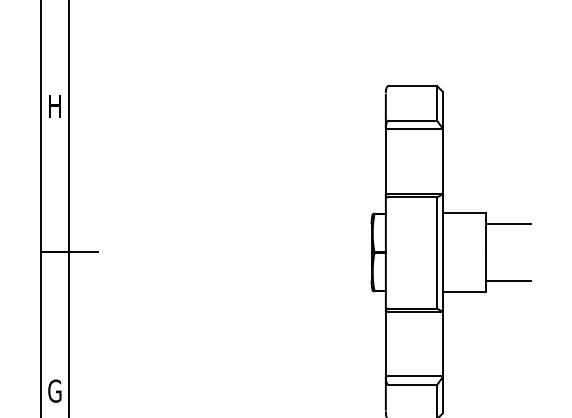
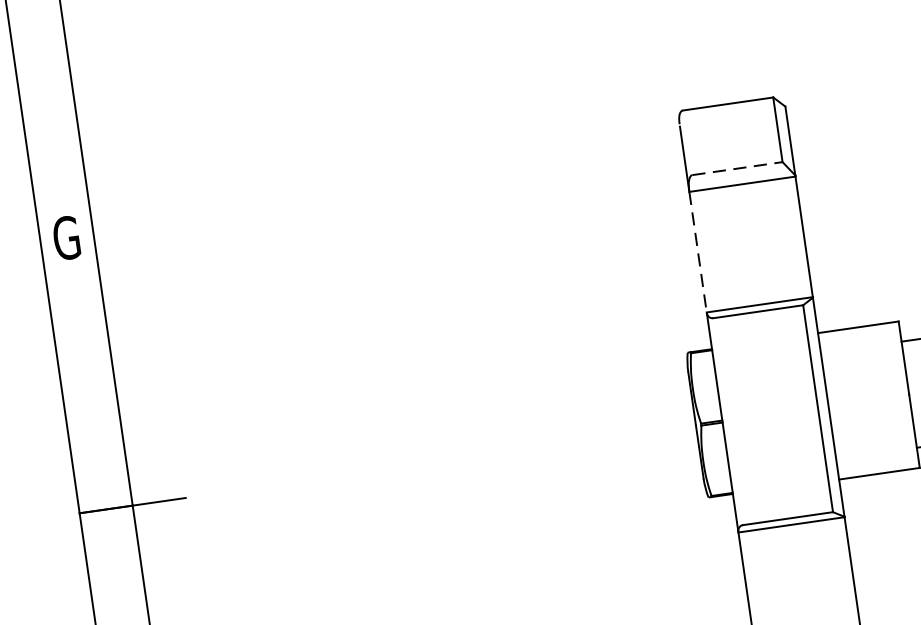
text: (54, 106) -> (65, 238), H -> G
line: (413, 120) -> (738, 168), solid -> dashed
line: (385, 162) -> (697, 253), solid -> dashed

